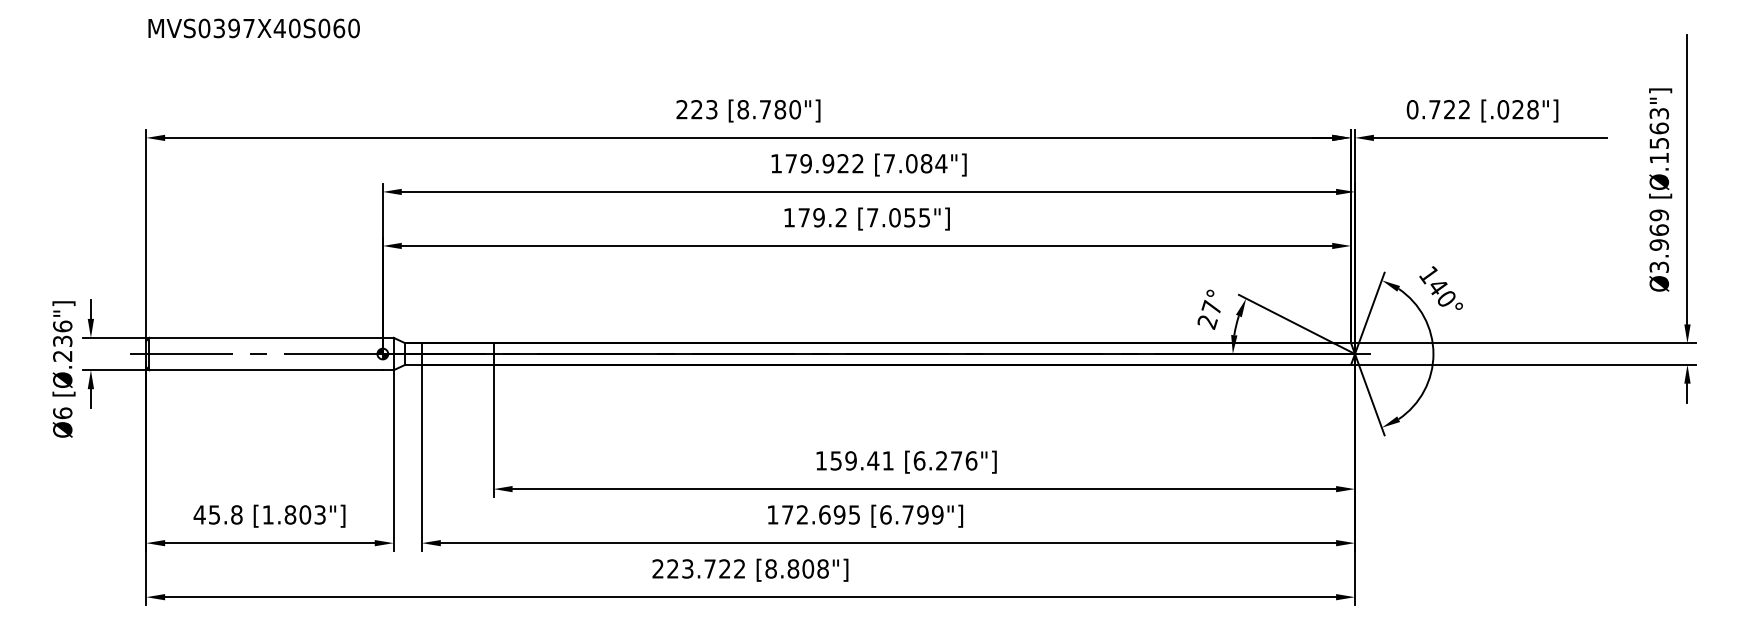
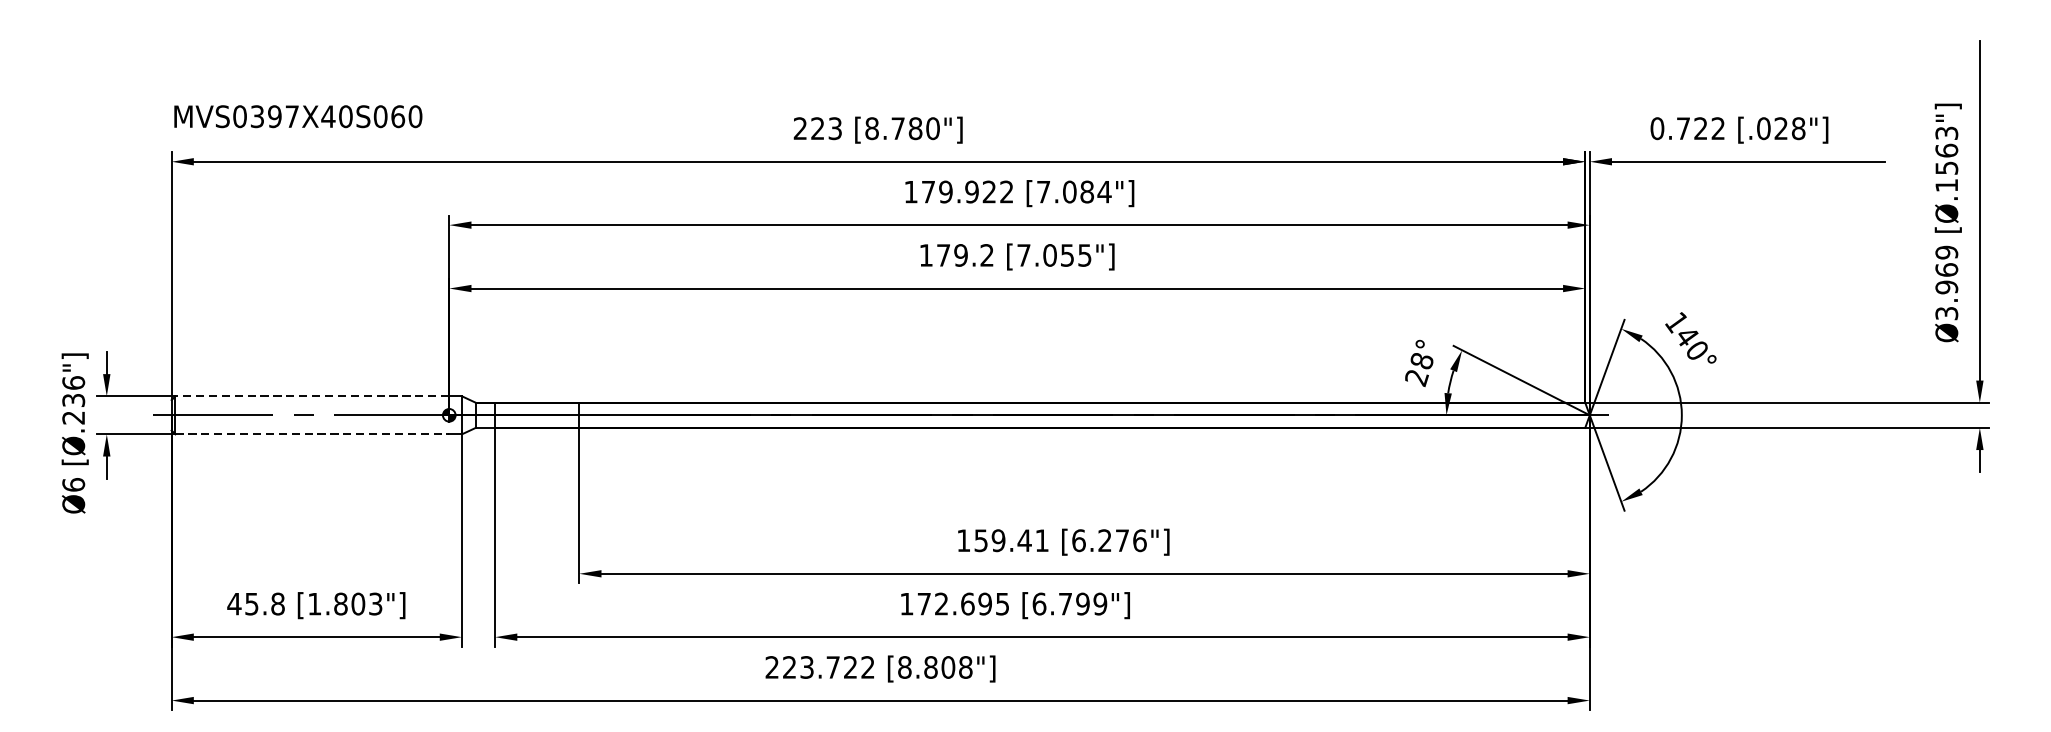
text: (253, 28) -> (297, 116), moved
text: (1211, 306) -> (1421, 359), 27° -> 28°
line: (266, 337) -> (312, 395), solid -> dashed
line: (266, 370) -> (312, 434), solid -> dashed

